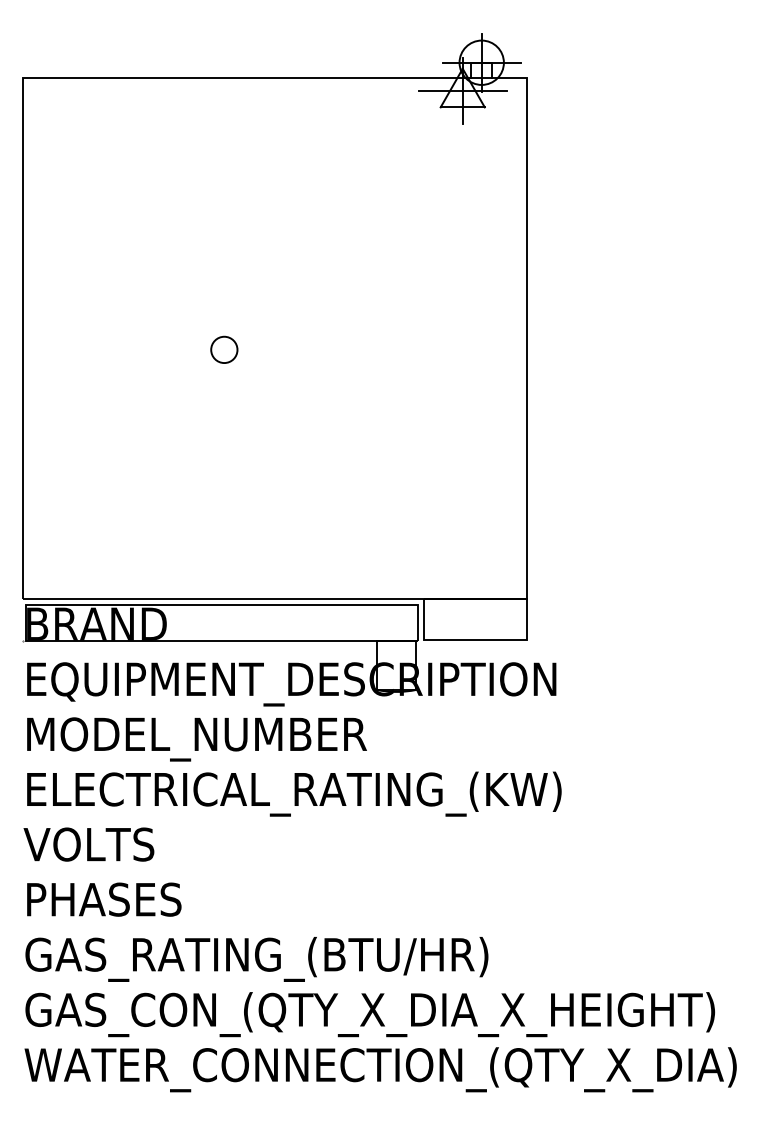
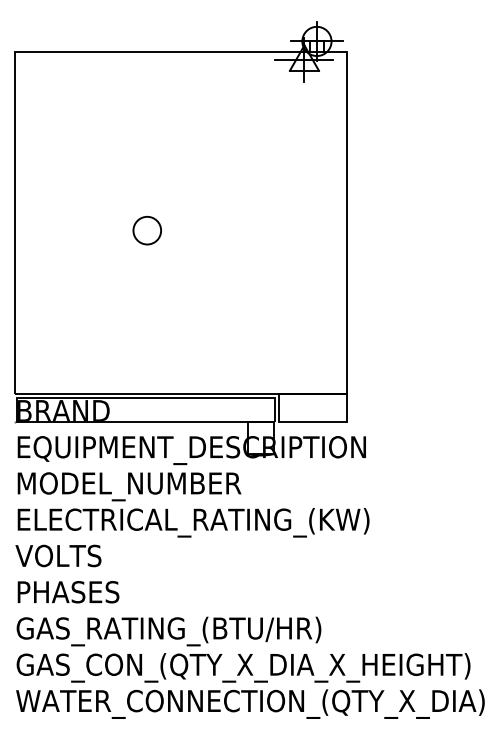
circle: (224, 348) -> (147, 229), size x1.6

